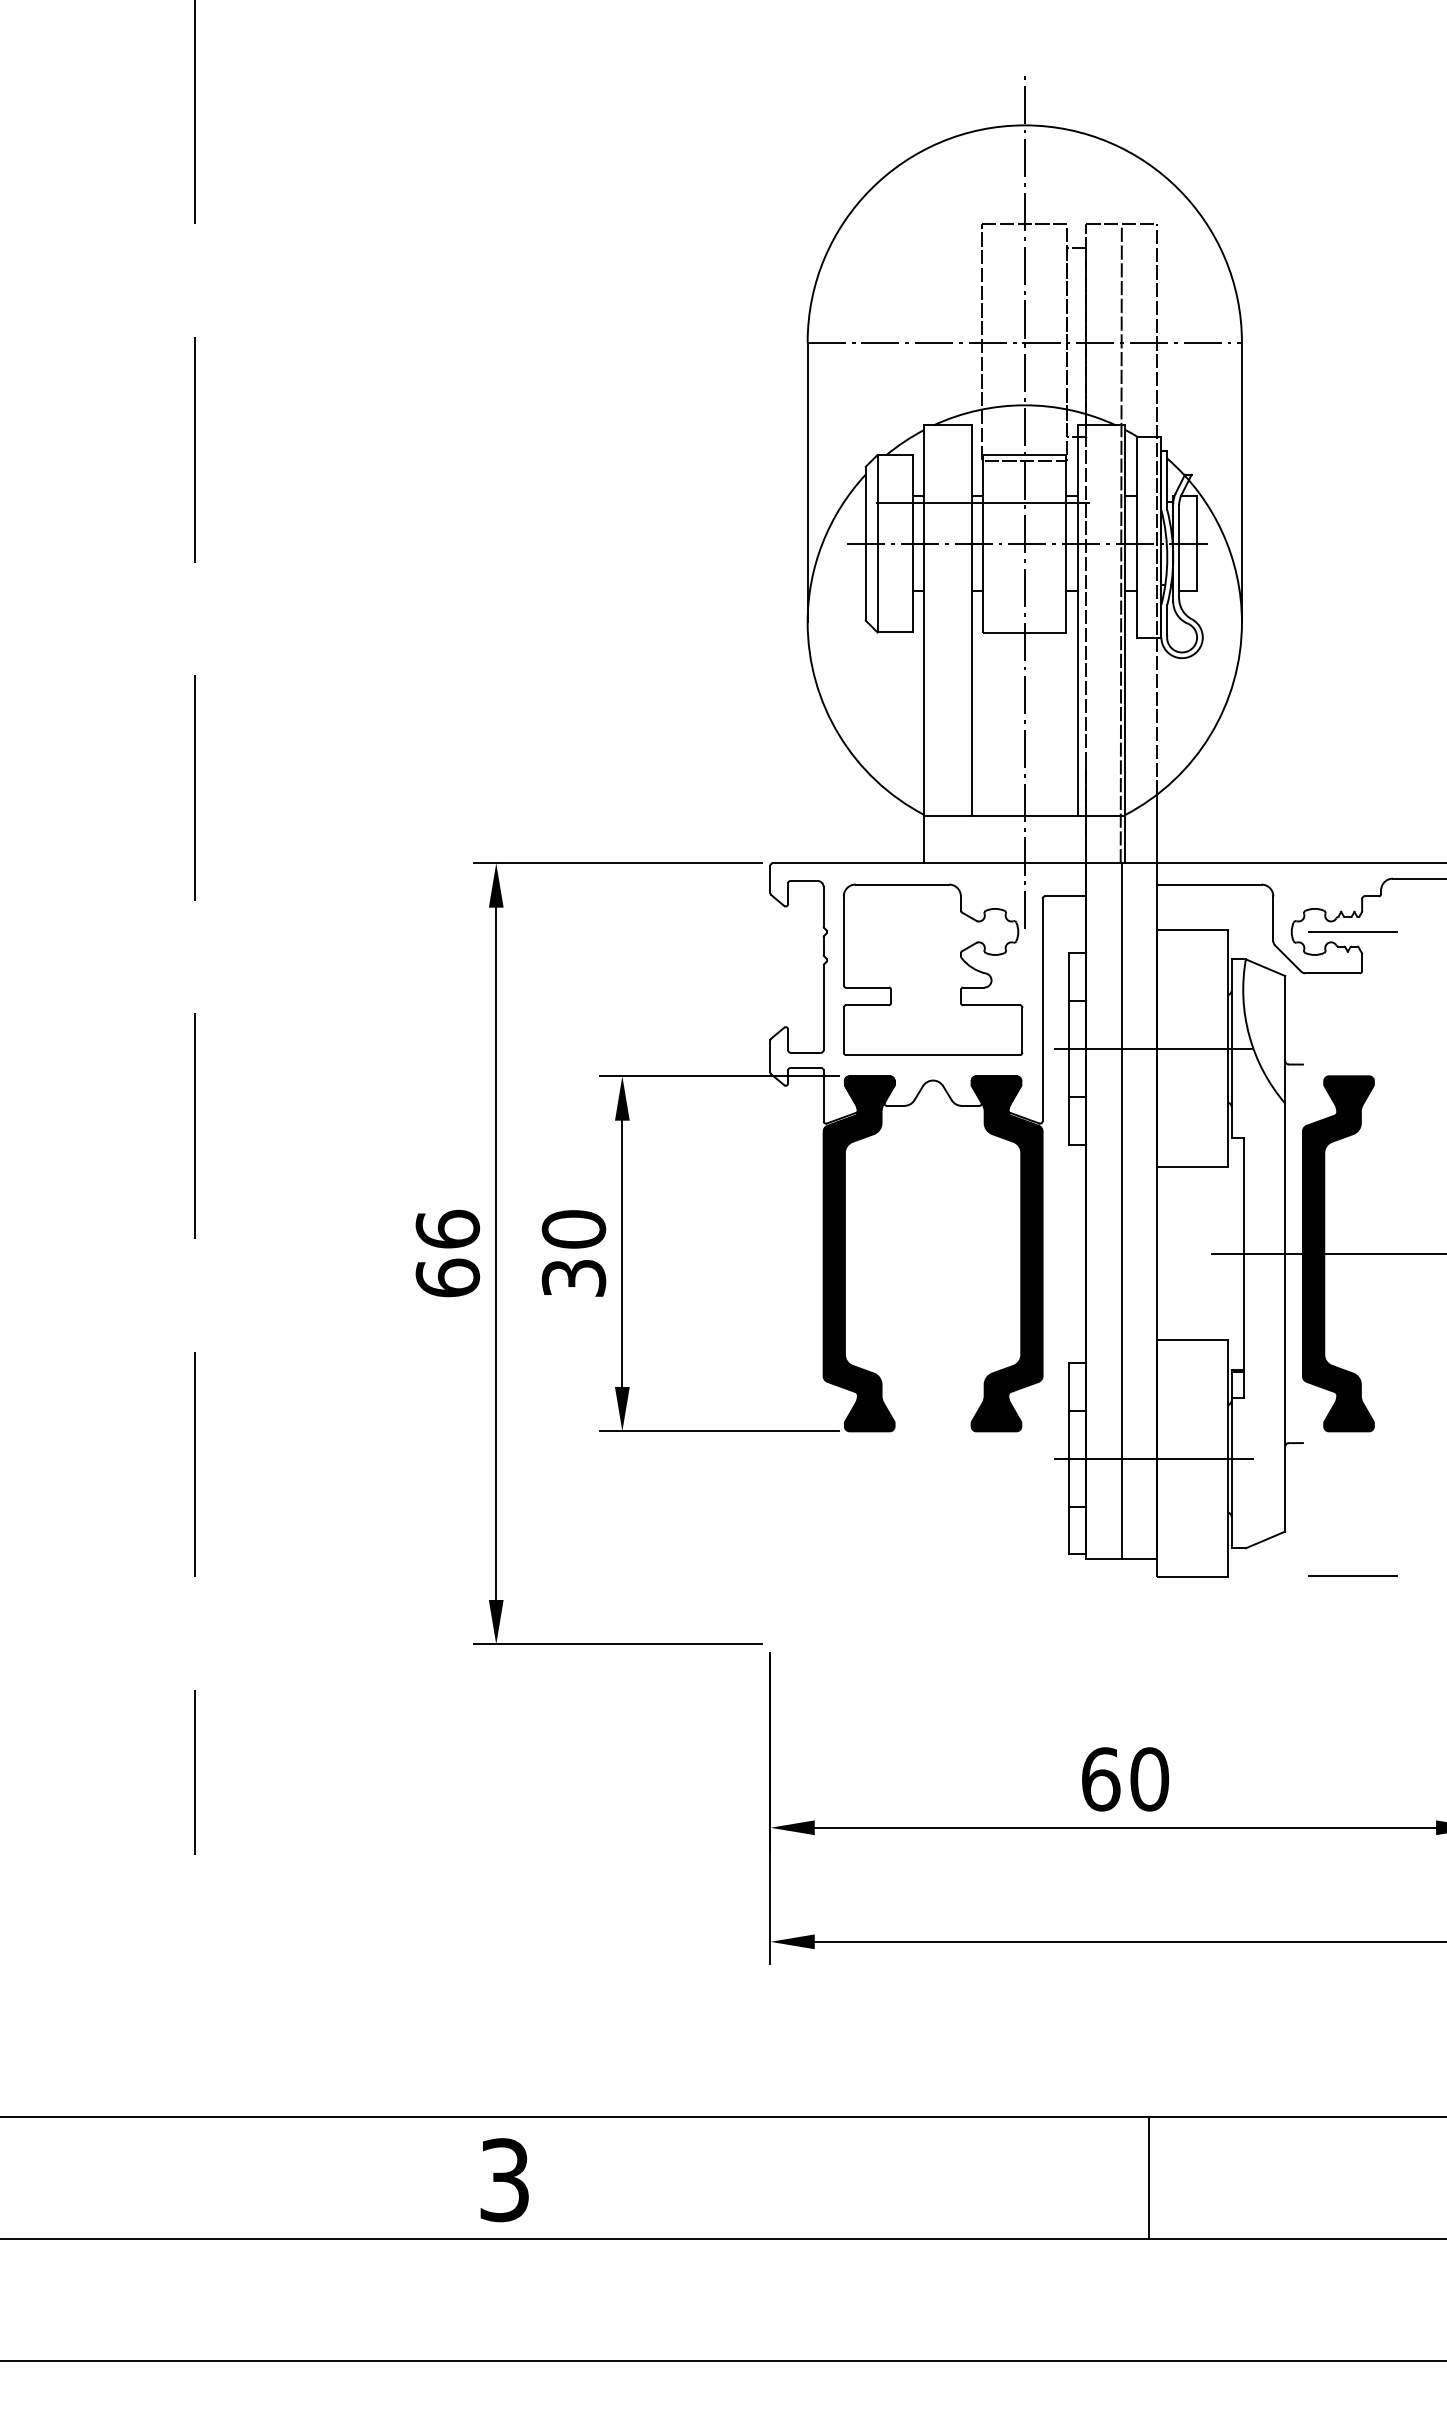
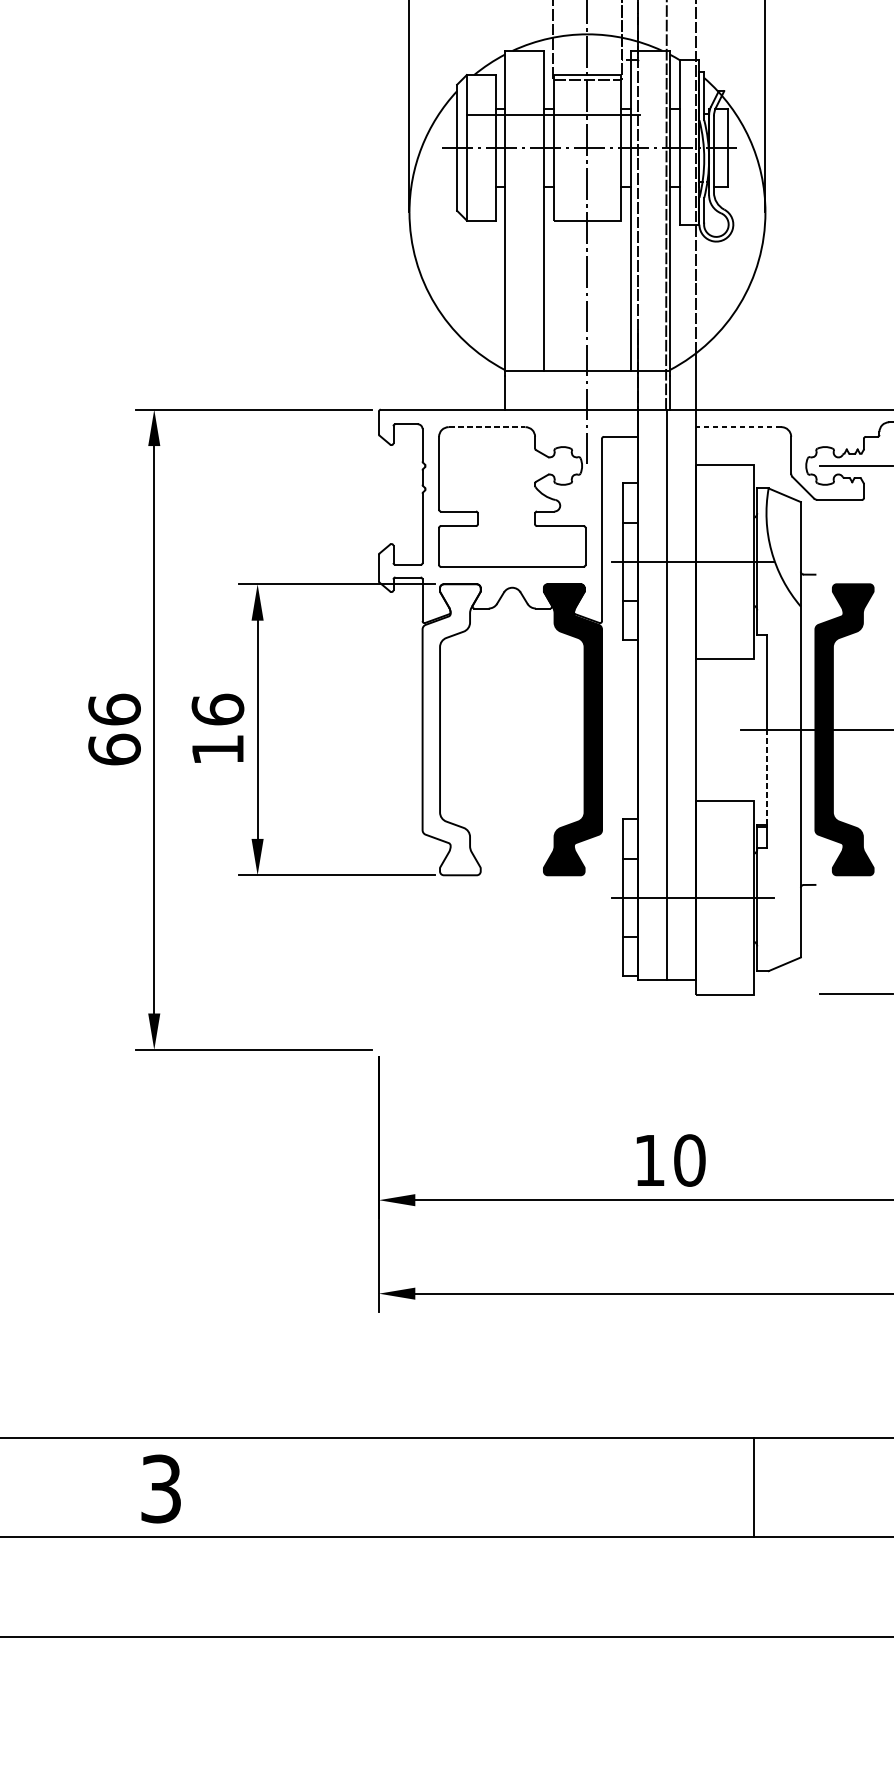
line: (902, 884) -> (487, 427), solid -> dashed
line: (1208, 884) -> (738, 427), solid -> dashed
text: (573, 1252) -> (217, 728), 30 -> 16
fill: (858, 1253) -> (451, 729), removed
line: (1243, 1311) -> (766, 777), solid -> dashed
text: (1101, 1779) -> (650, 1160), 60 -> 10
line: (1148, 2178) -> (753, 1487), moved

